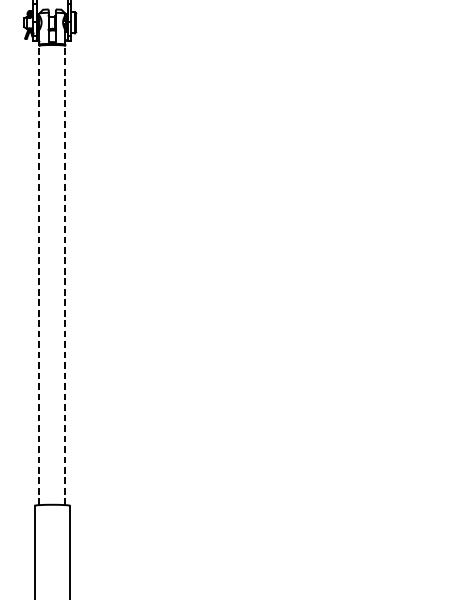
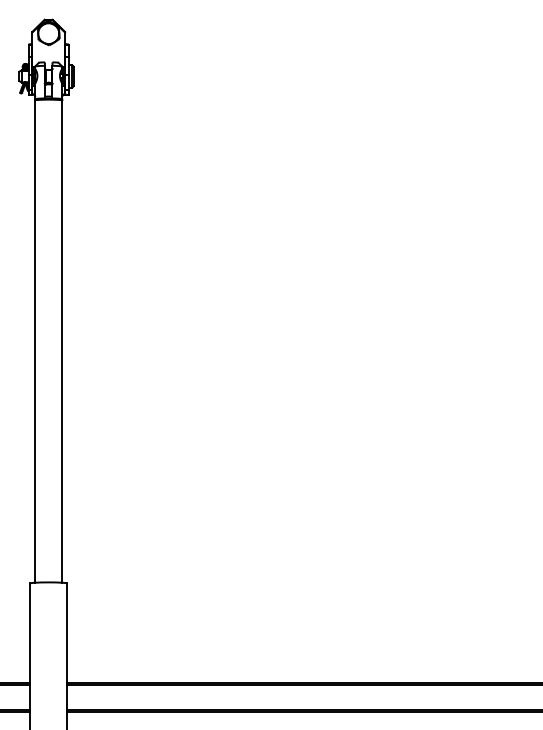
line: (39, 275) -> (35, 341), dashed -> solid
line: (65, 275) -> (62, 341), dashed -> solid

